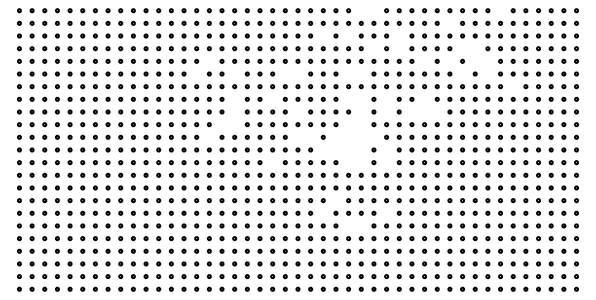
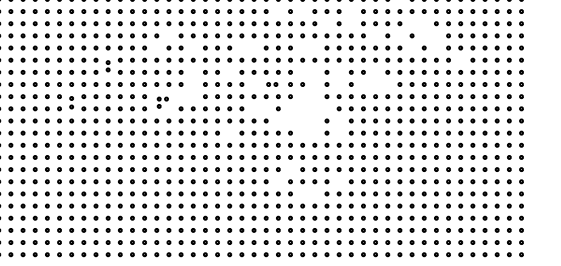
part: (145, 92) -> (107, 65), size x0.6
part: (316, 111) -> (271, 84), size x0.6
part: (107, 130) -> (71, 102), size x0.7
part: (202, 130) -> (162, 102), size x0.6

